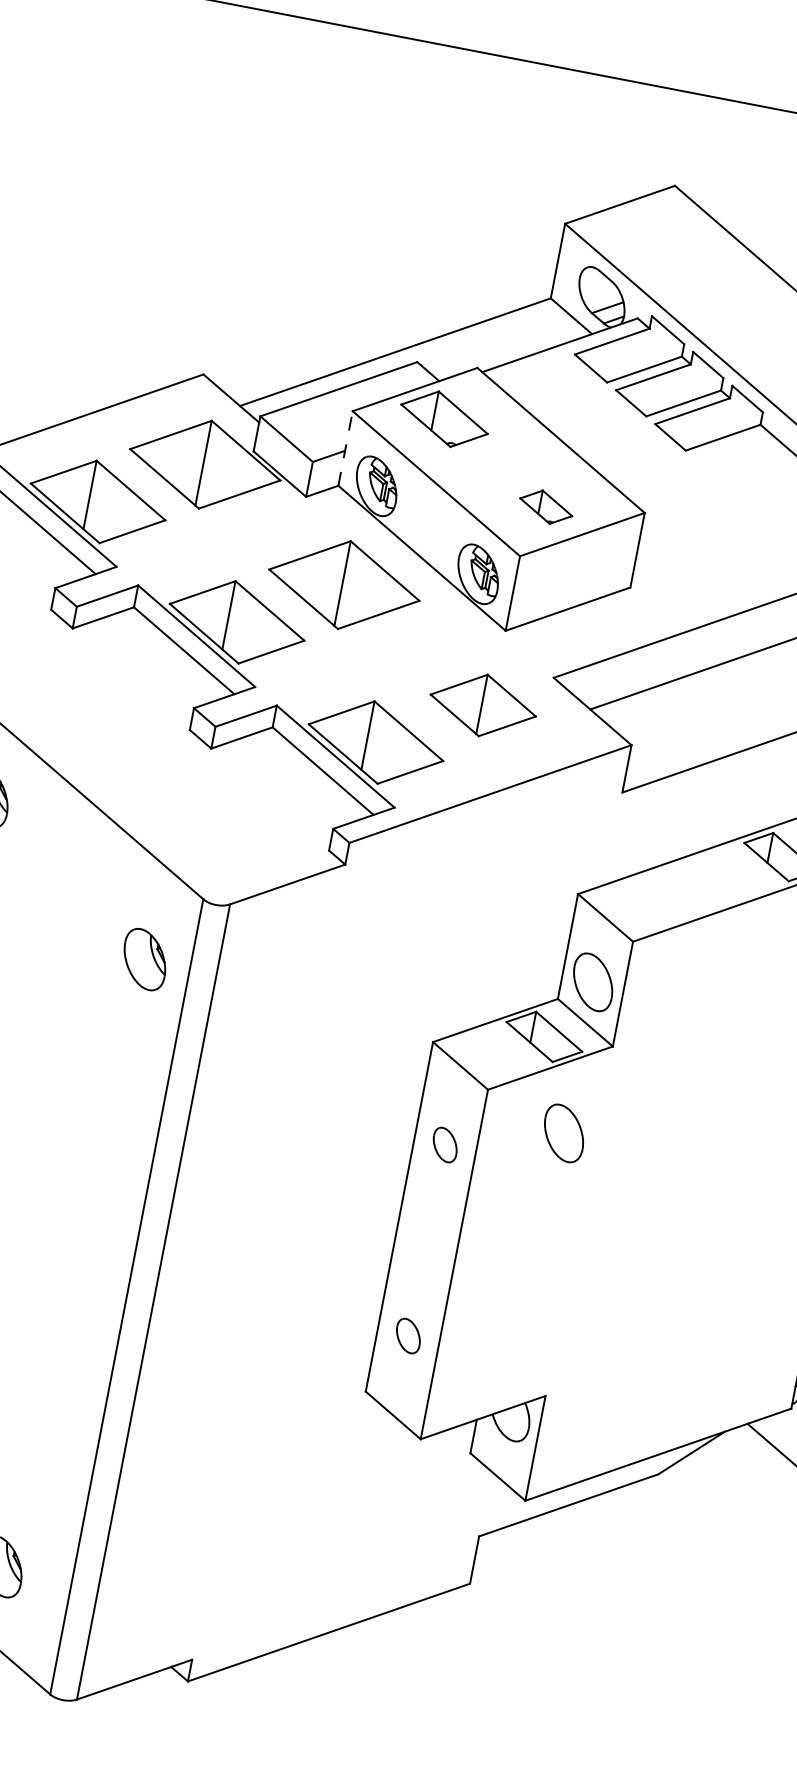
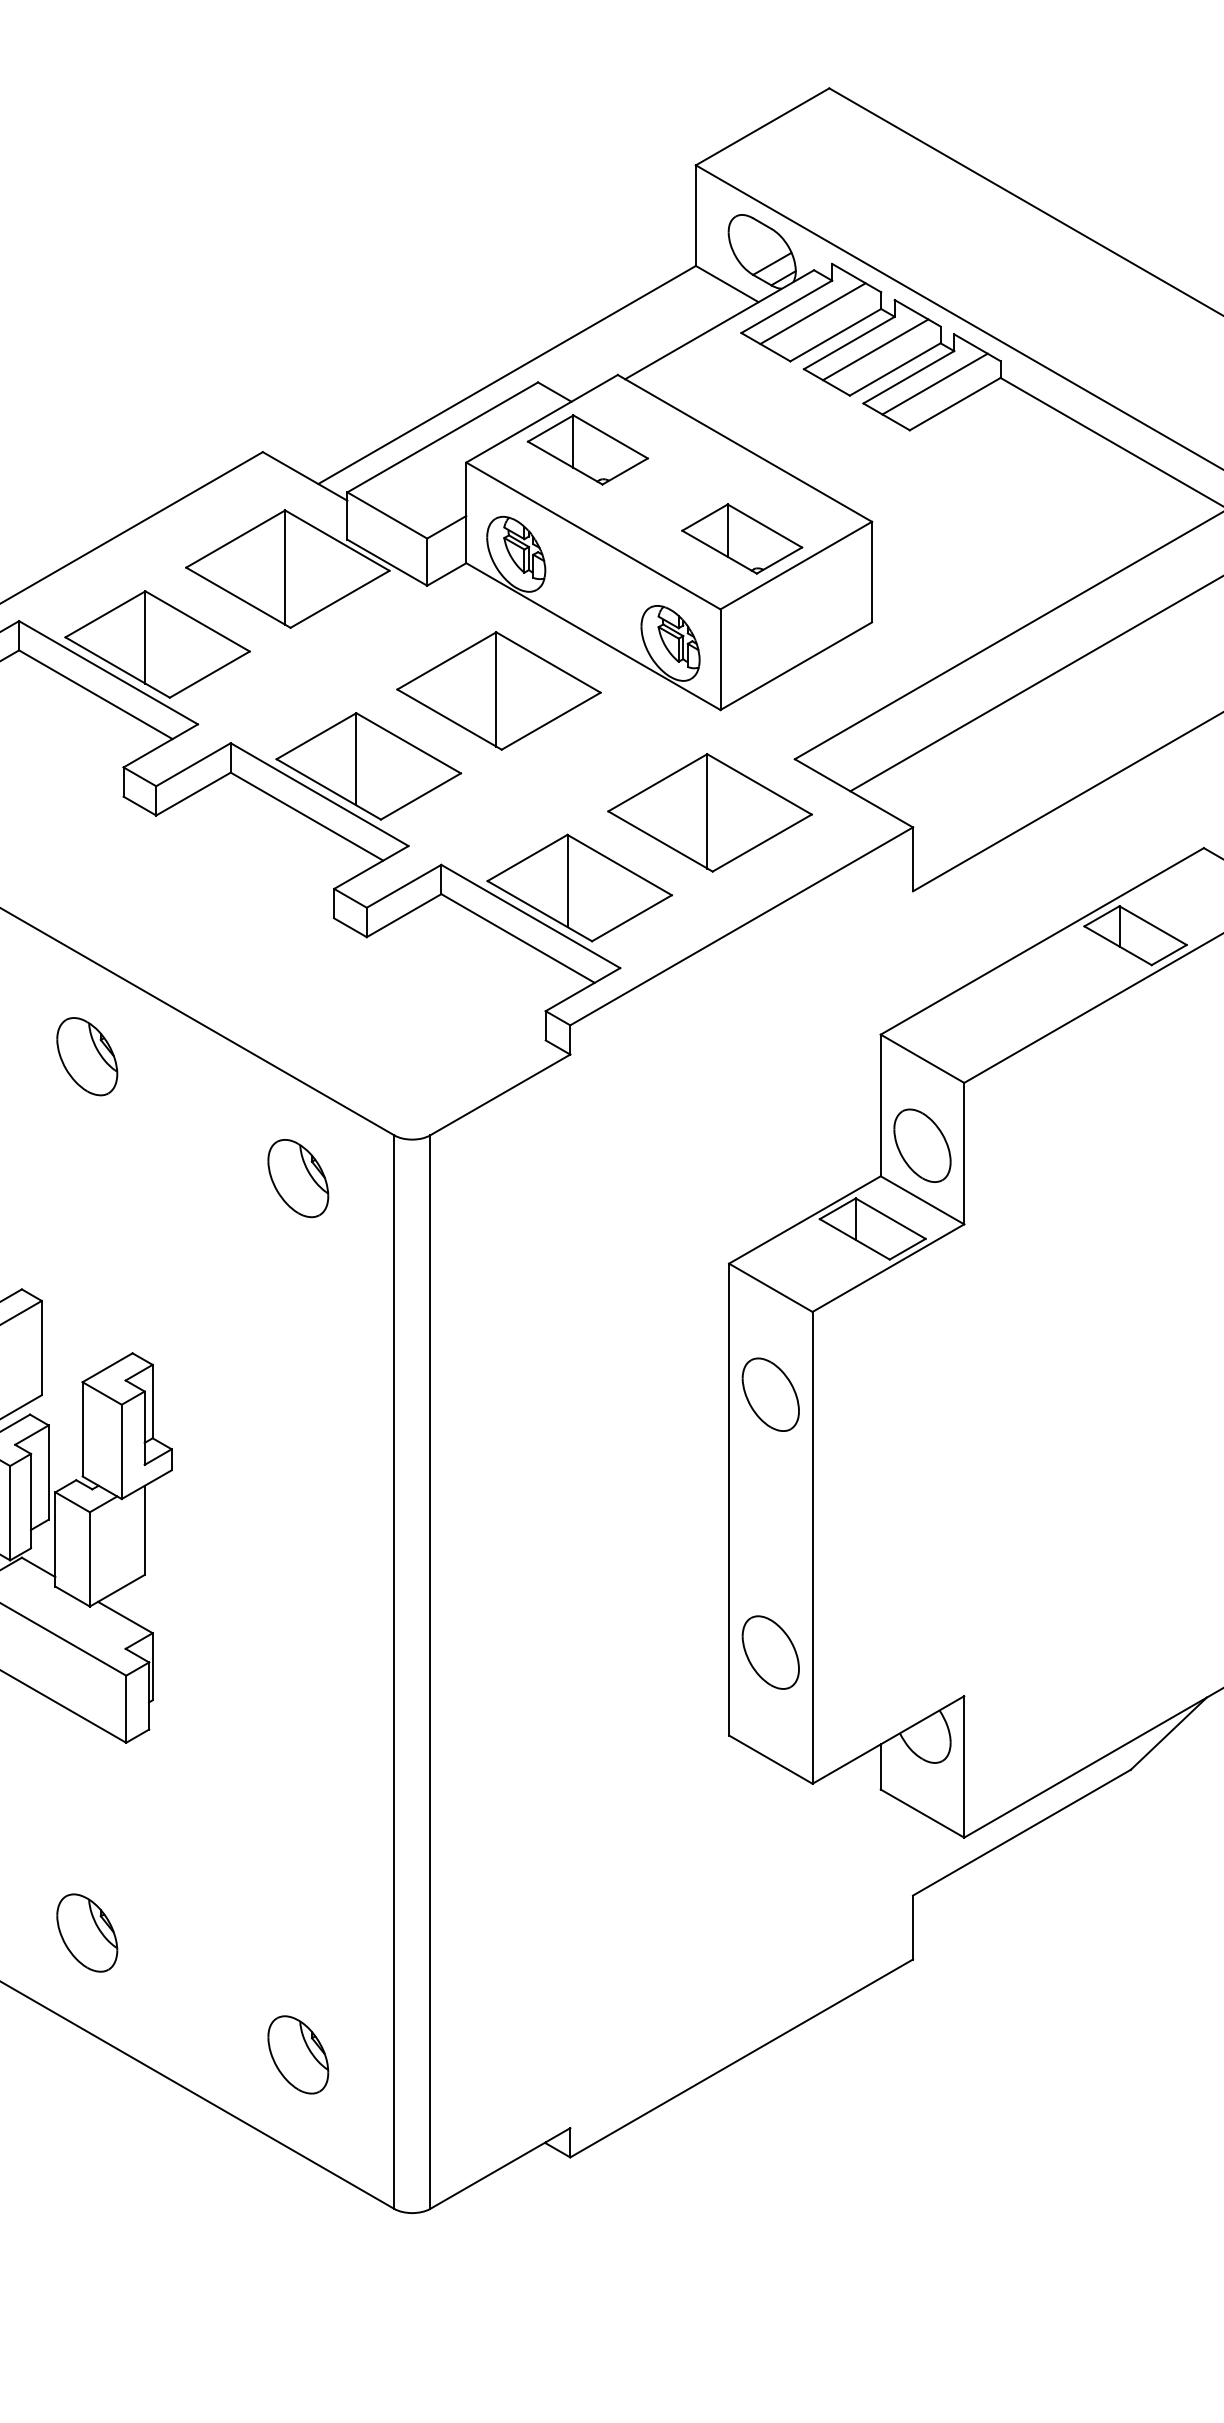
line: (630, 350) -> (812, 313), added
line: (671, 385) -> (875, 349), added
line: (710, 419) -> (934, 383), added
line: (345, 448) -> (466, 512), dashed -> solid
part: (546, 506) -> (742, 538), size x1.67
part: (482, 705) -> (709, 812), size x1.43
part: (145, 959) -> (298, 1178), moved
part: (564, 1133) -> (922, 1349), removed
part: (445, 1144) -> (770, 1394), size x1.67
part: (408, 1336) -> (770, 1652), size x1.67

